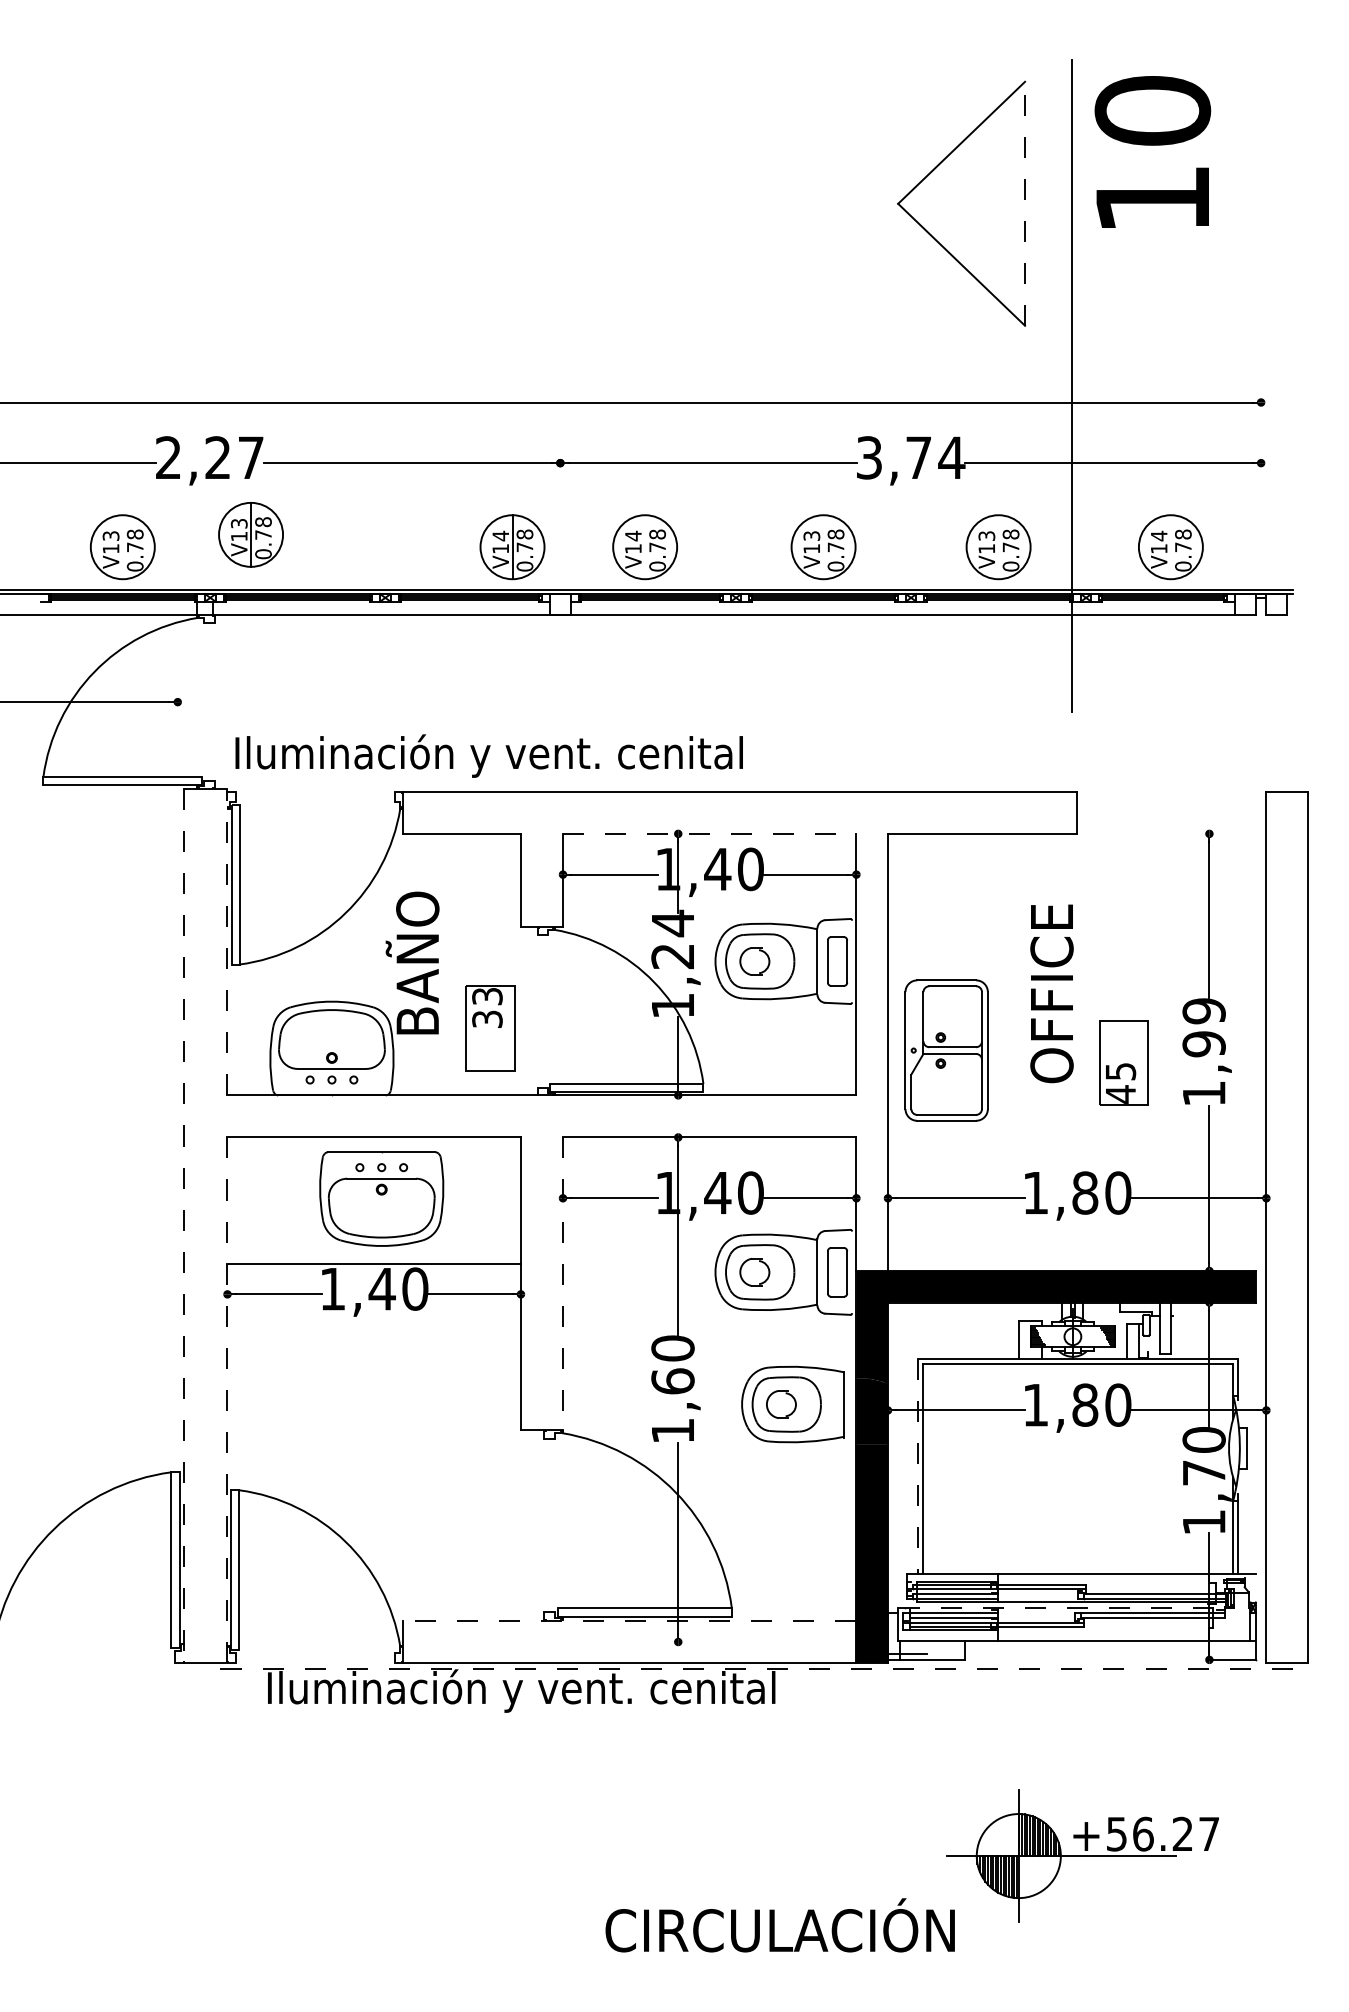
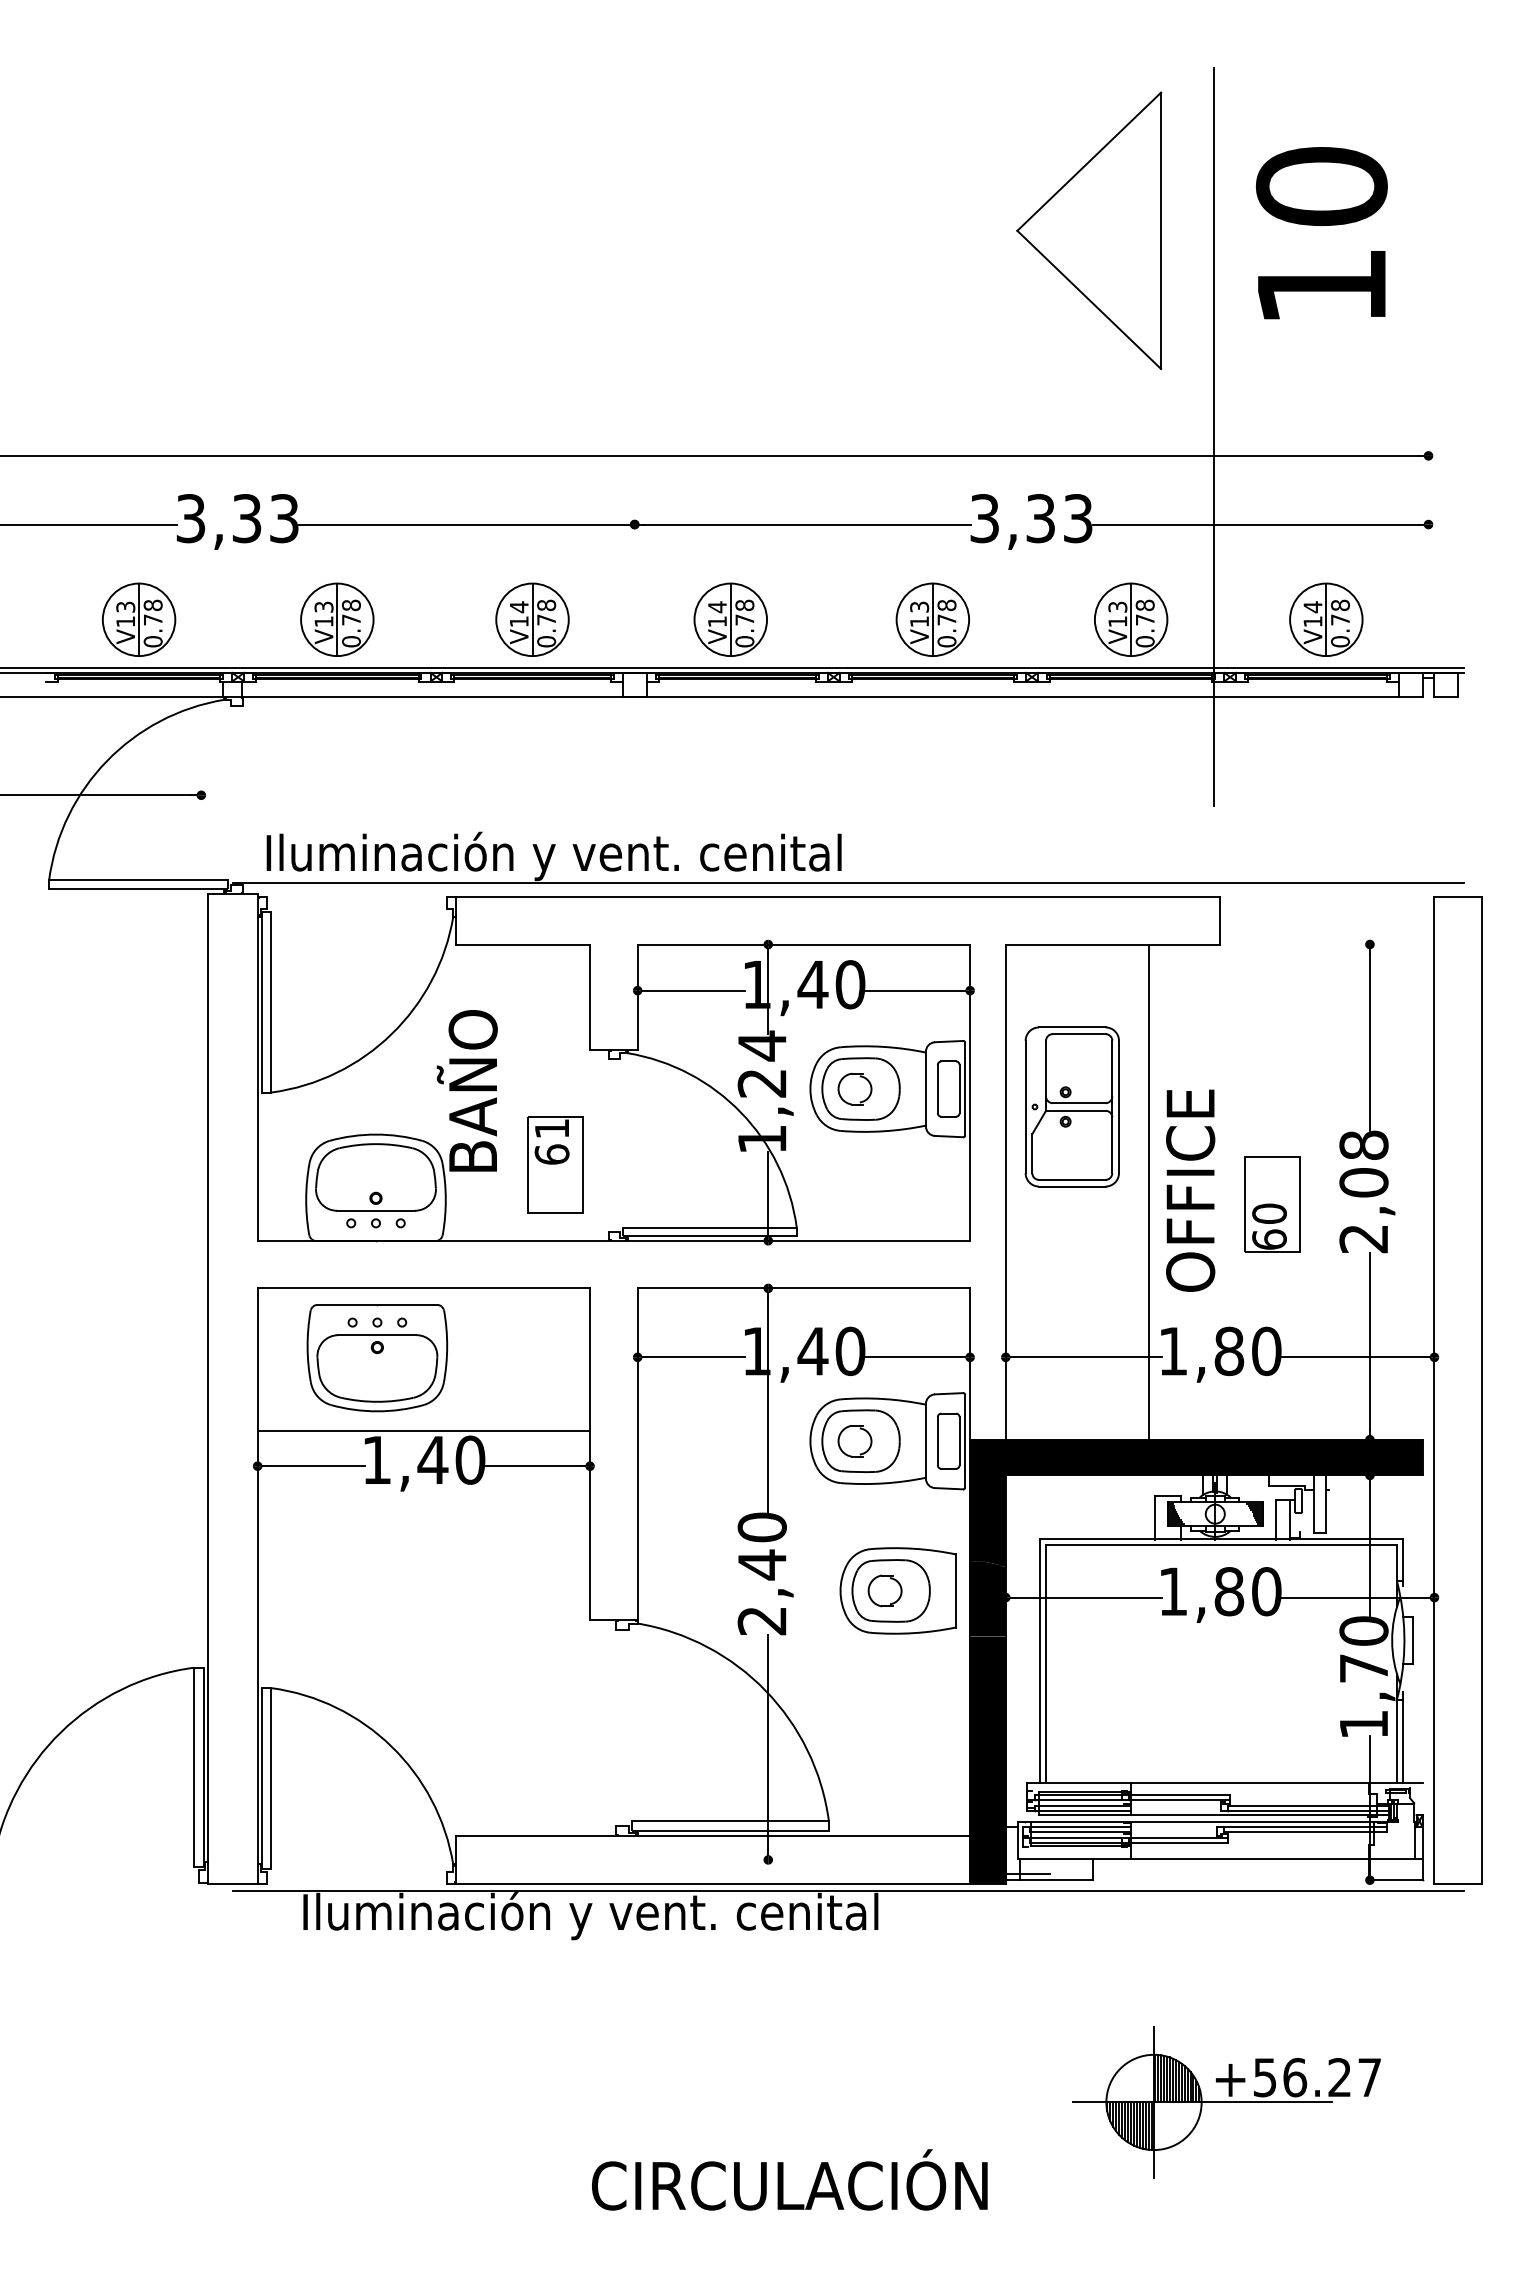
text: (1152, 152) -> (1321, 233), moved
line: (1025, 203) -> (1161, 230), dashed -> solid
text: (209, 457) -> (237, 518), 2,27 -> 3,33
text: (935, 457) -> (1059, 518), 3,74 -> 3,33
part: (251, 534) -> (337, 619), moved
line: (123, 546) -> (139, 619), added
part: (512, 546) -> (532, 619), moved
line: (644, 546) -> (730, 619), added
line: (823, 546) -> (932, 619), added
line: (998, 546) -> (1131, 619), added
line: (1171, 546) -> (1326, 619), added
line: (749, 780) -> (848, 883), added
line: (710, 833) -> (804, 944), dashed -> solid
line: (227, 941) -> (257, 1066), dashed -> solid
line: (852, 960) -> (965, 1088), added
text: (1051, 993) -> (1190, 1190), moved
text: (486, 1007) -> (551, 1141), 33 -> 61
part: (945, 1050) -> (1071, 1106), moved
line: (1013, 1051) -> (1148, 1191), added
text: (1203, 1051) -> (1363, 1191), 1,99 -> 2,08
text: (1120, 1082) -> (1269, 1226), 45 -> 60
part: (381, 1199) -> (377, 1358), moved
line: (184, 1225) -> (208, 1388), dashed -> solid
line: (852, 1272) -> (965, 1441), added
line: (562, 1284) -> (637, 1454), dashed -> solid
line: (227, 1400) -> (257, 1586), dashed -> solid
text: (672, 1405) -> (761, 1592), 1,60 -> 2,40
line: (917, 1466) -> (1039, 1661), dashed -> solid
line: (1062, 1608) -> (1203, 1821), dashed -> solid
line: (629, 1621) -> (713, 1836), dashed -> solid
line: (749, 1669) -> (848, 1891), dashed -> solid
text: (779, 1924) -> (789, 2179), moved

